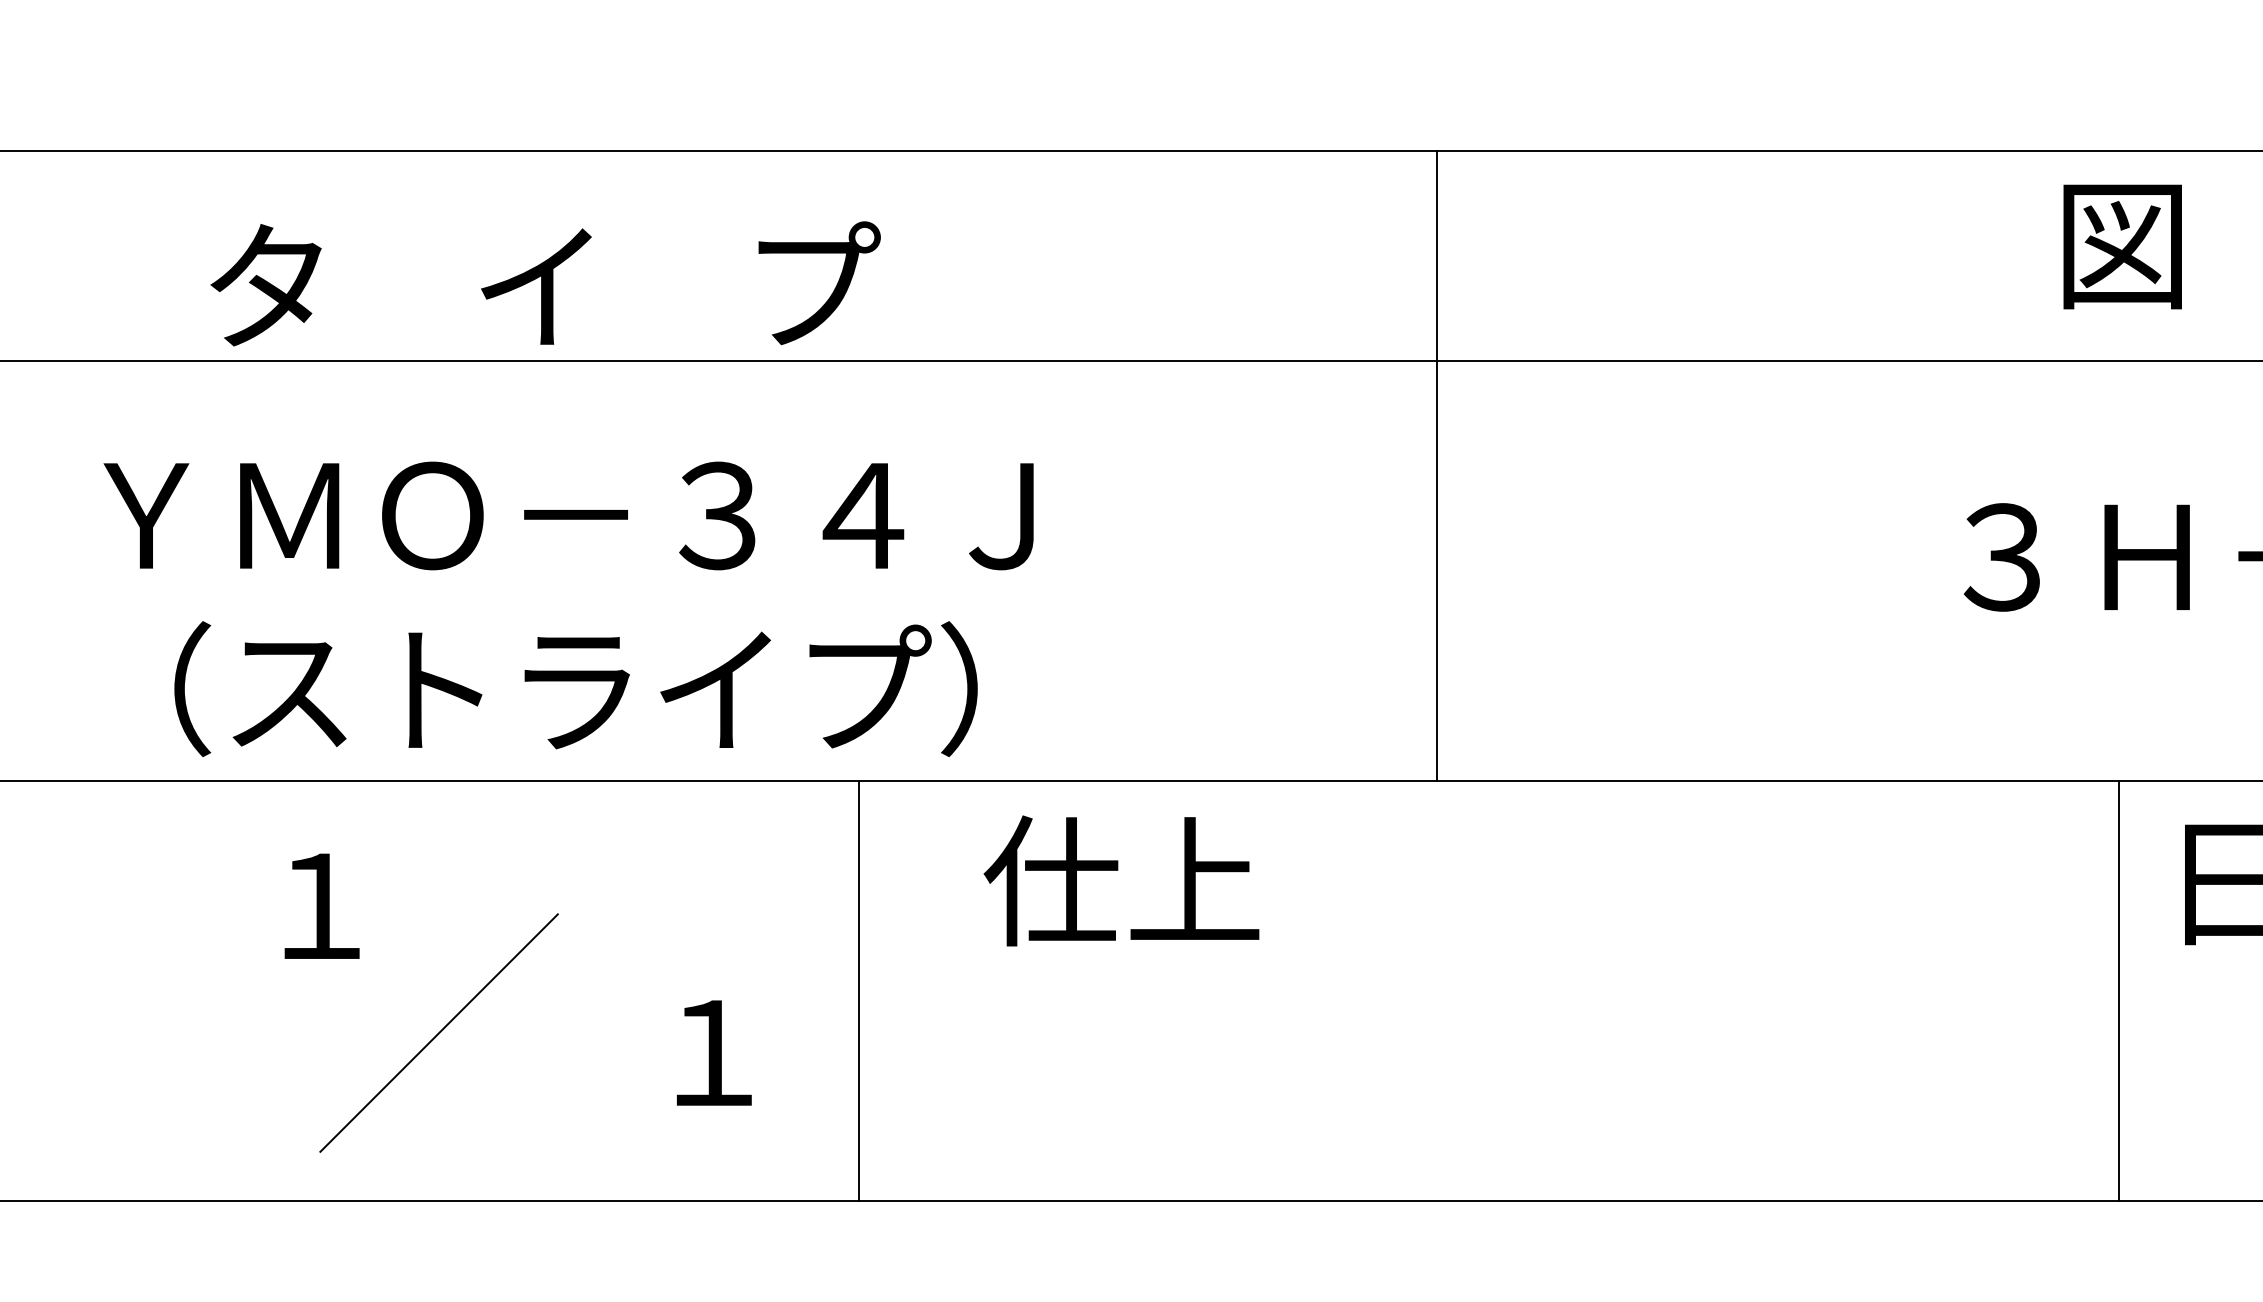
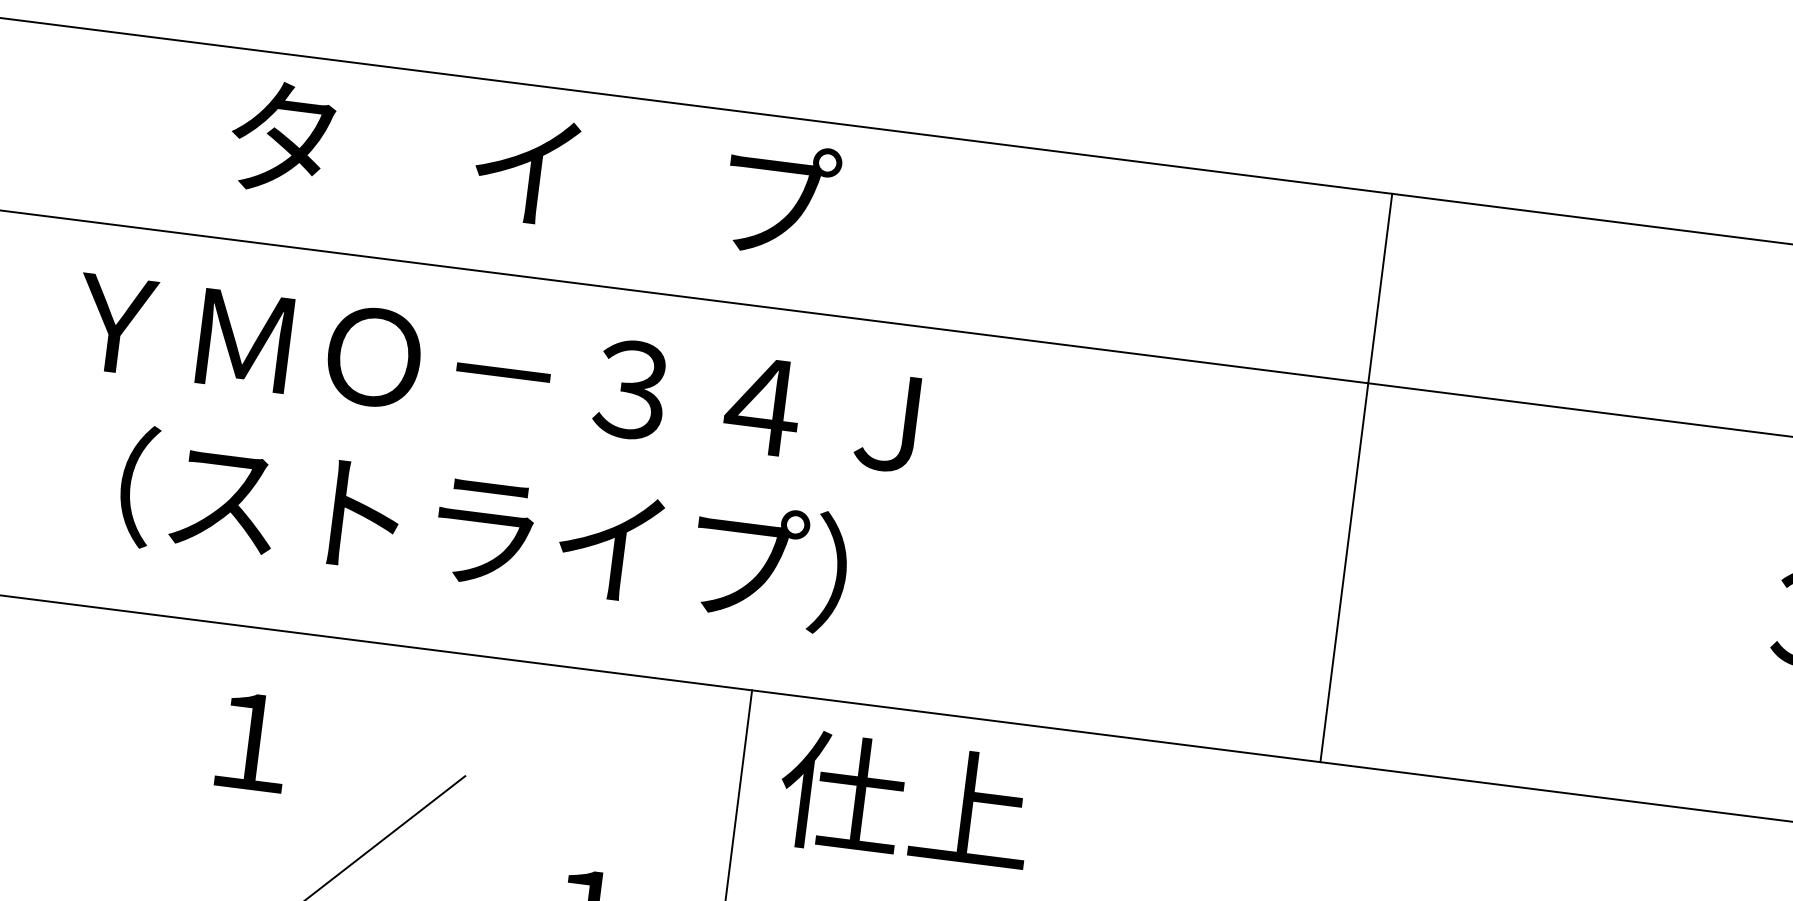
text: (545, 283) -> (534, 168), moved
line: (1436, 466) -> (1355, 478), moved
text: (568, 609) -> (485, 457), moved
text: (1121, 880) -> (905, 800), moved

